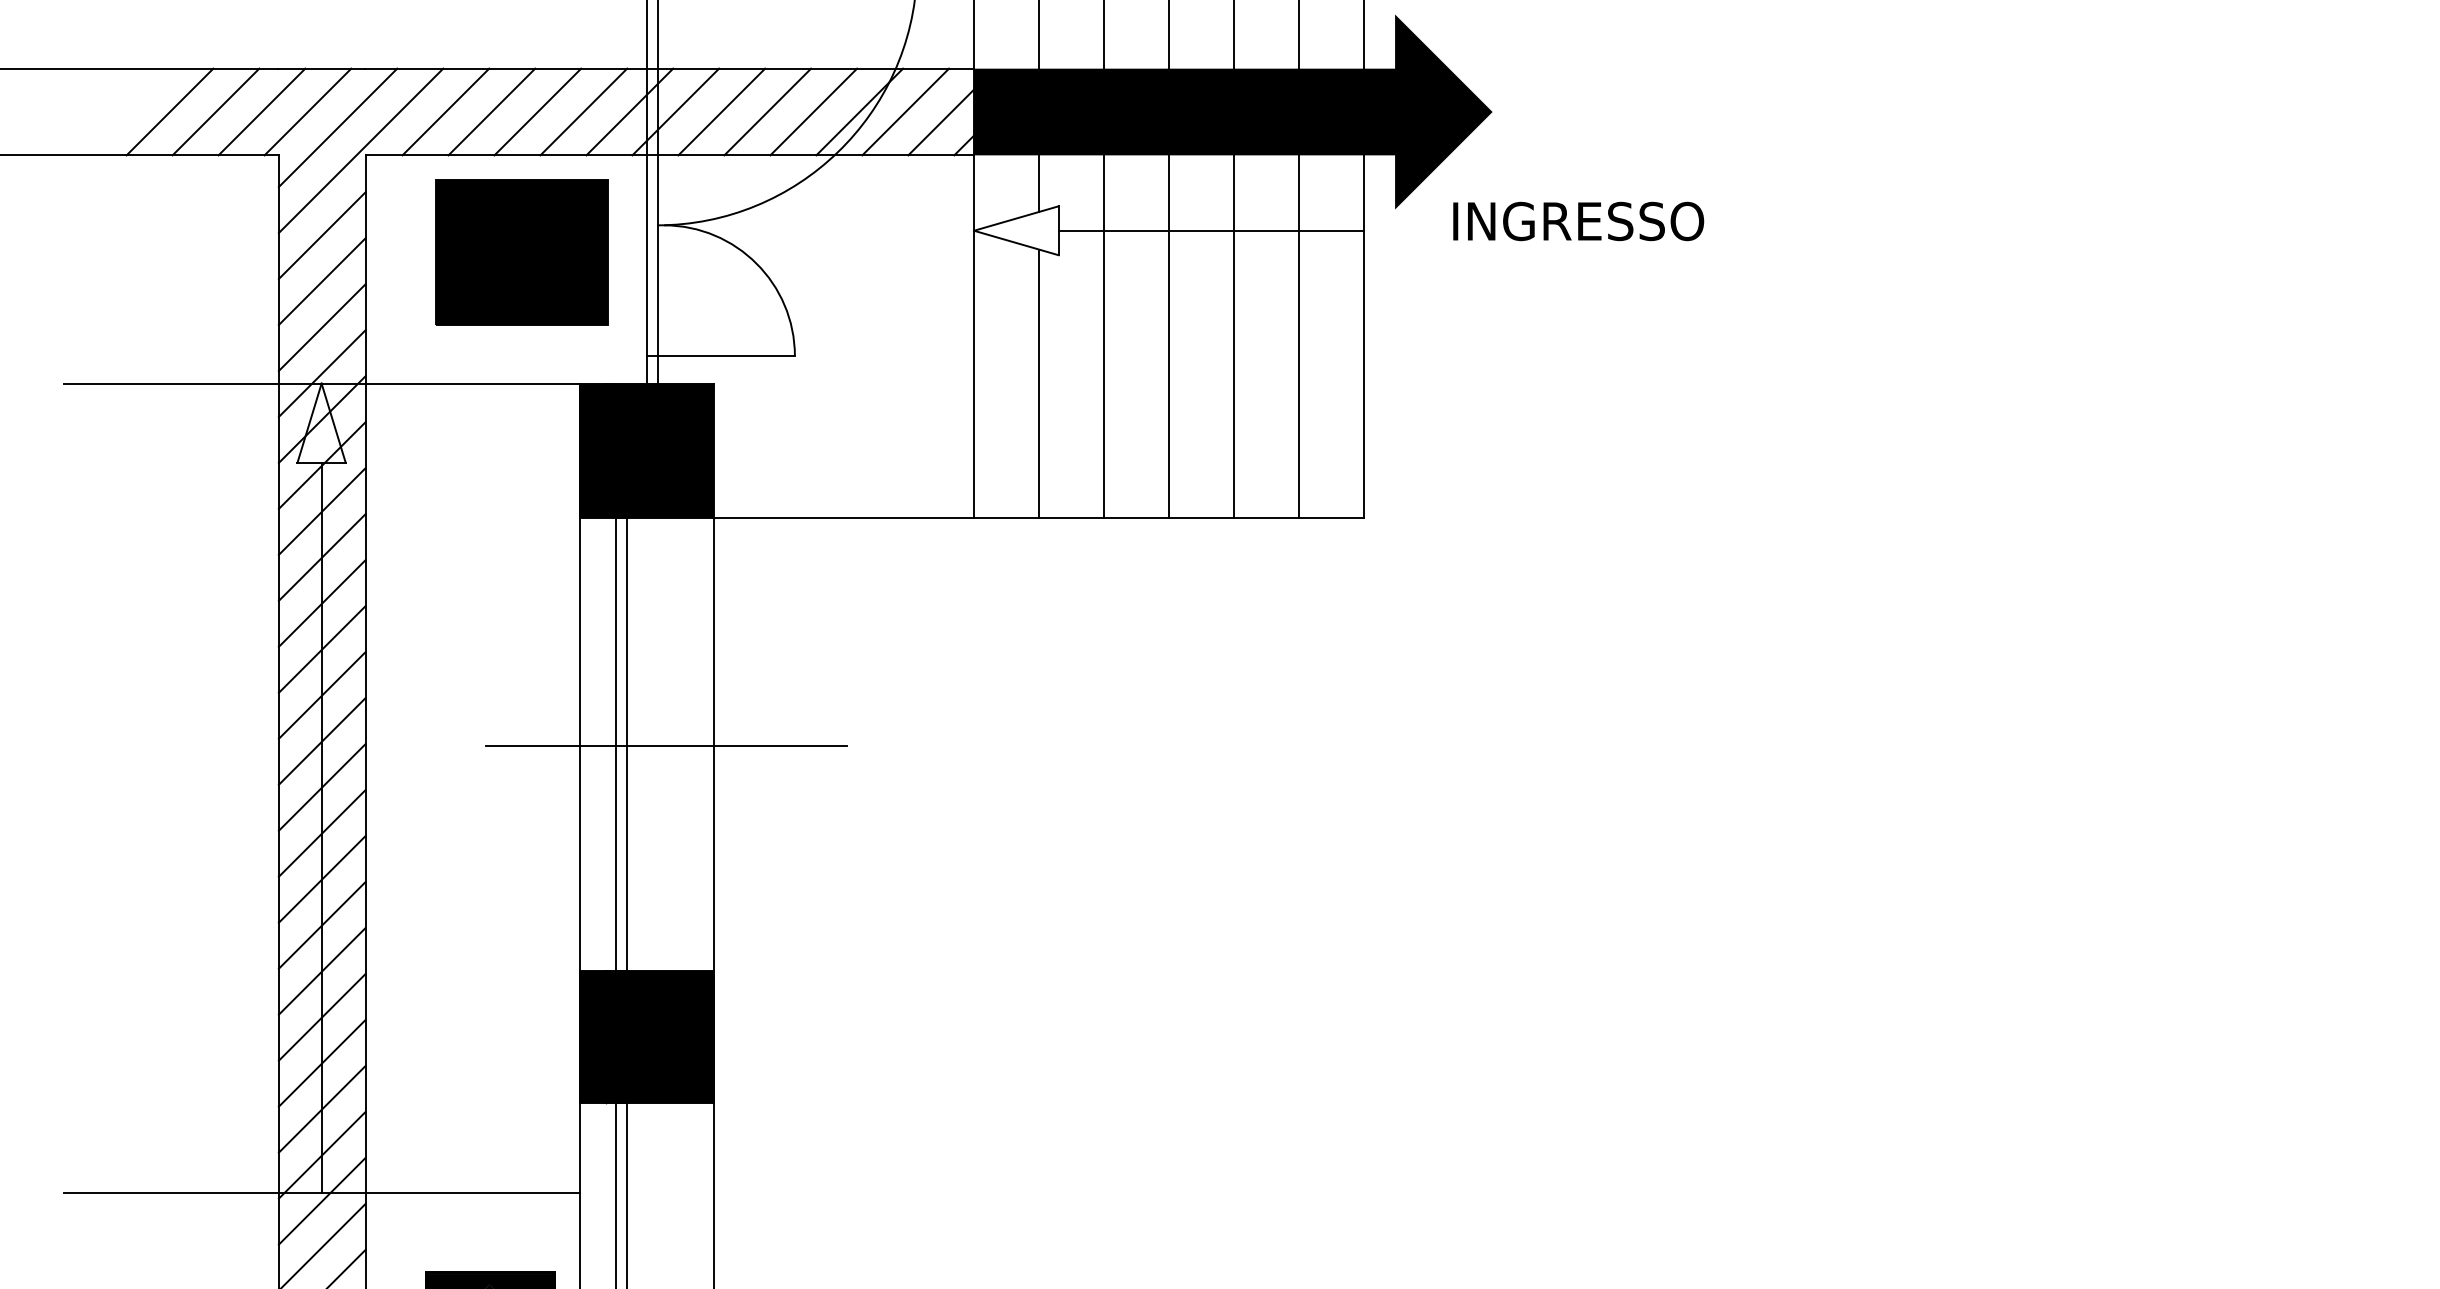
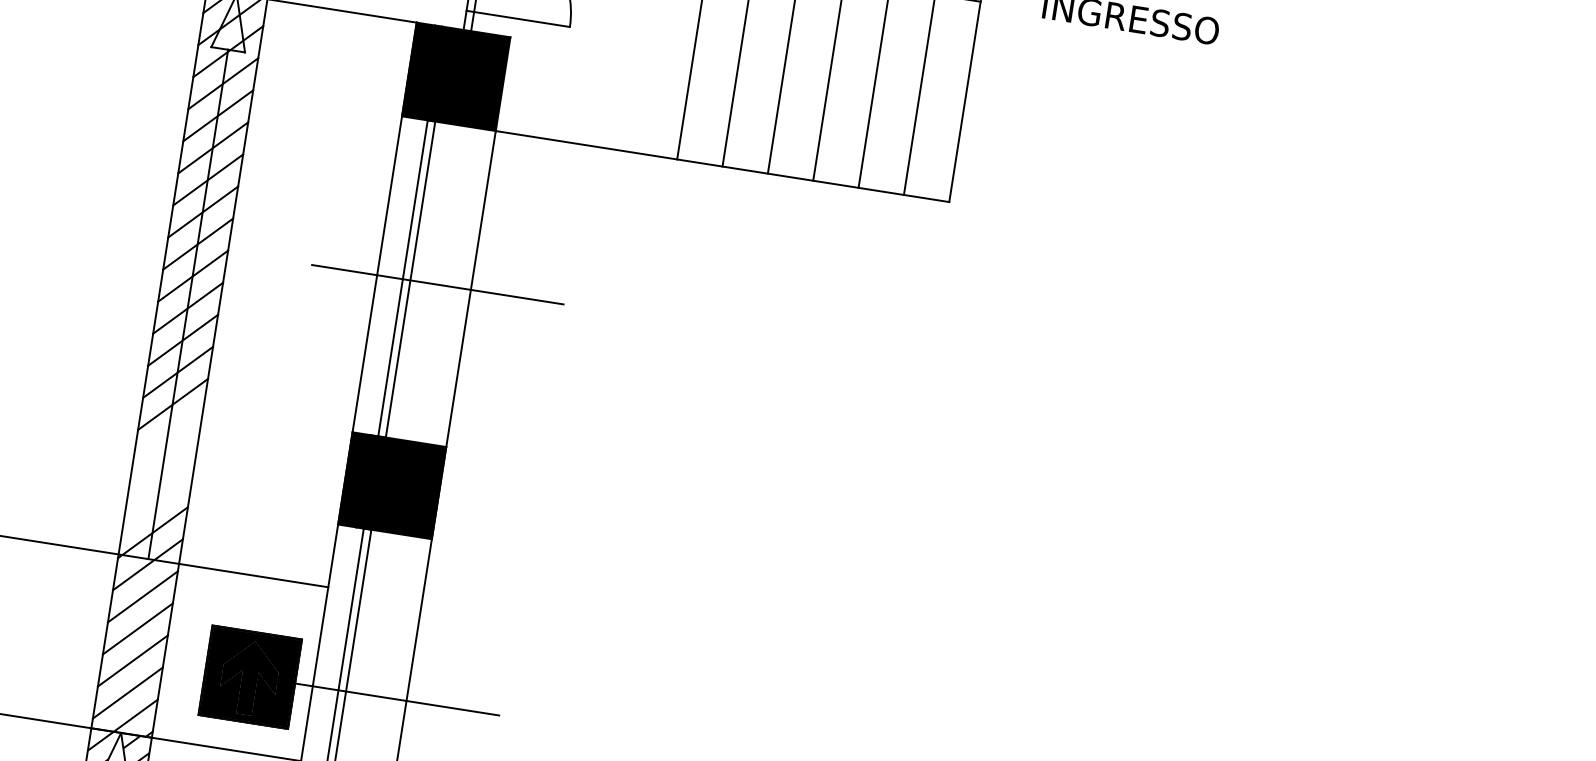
line: (321, 1017) -> (167, 436), removed
line: (321, 1062) -> (162, 467), removed
line: (321, 1108) -> (157, 500), removed

